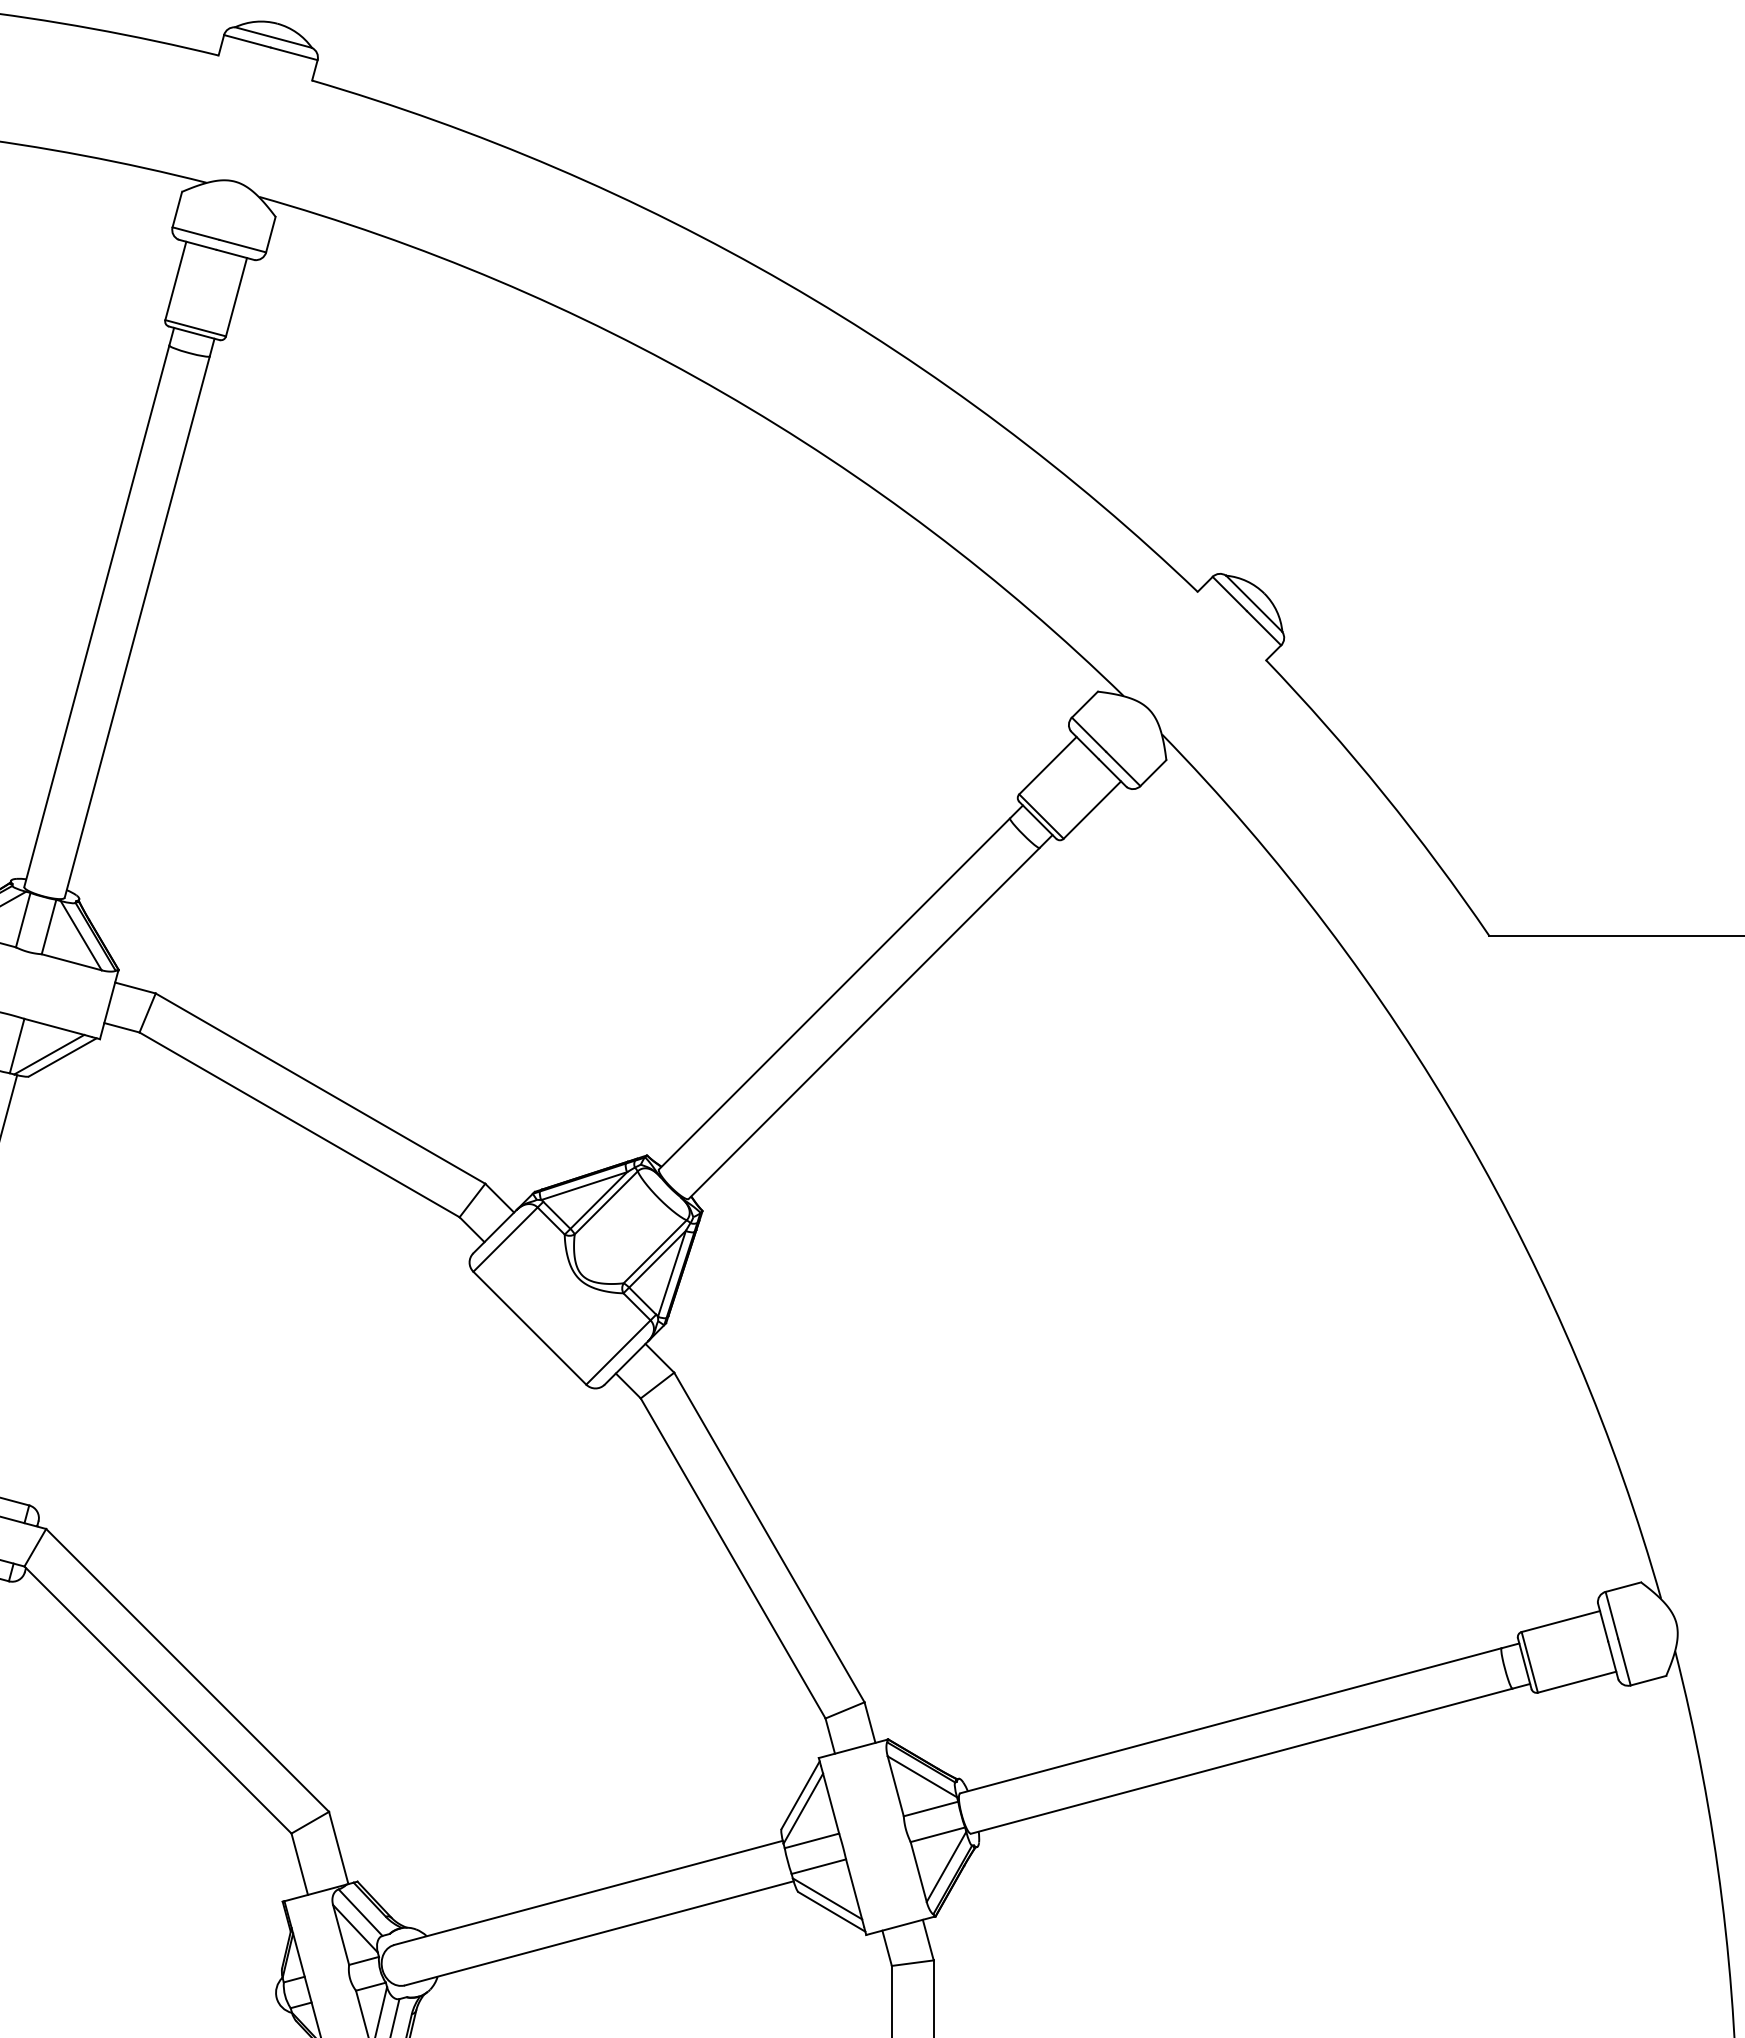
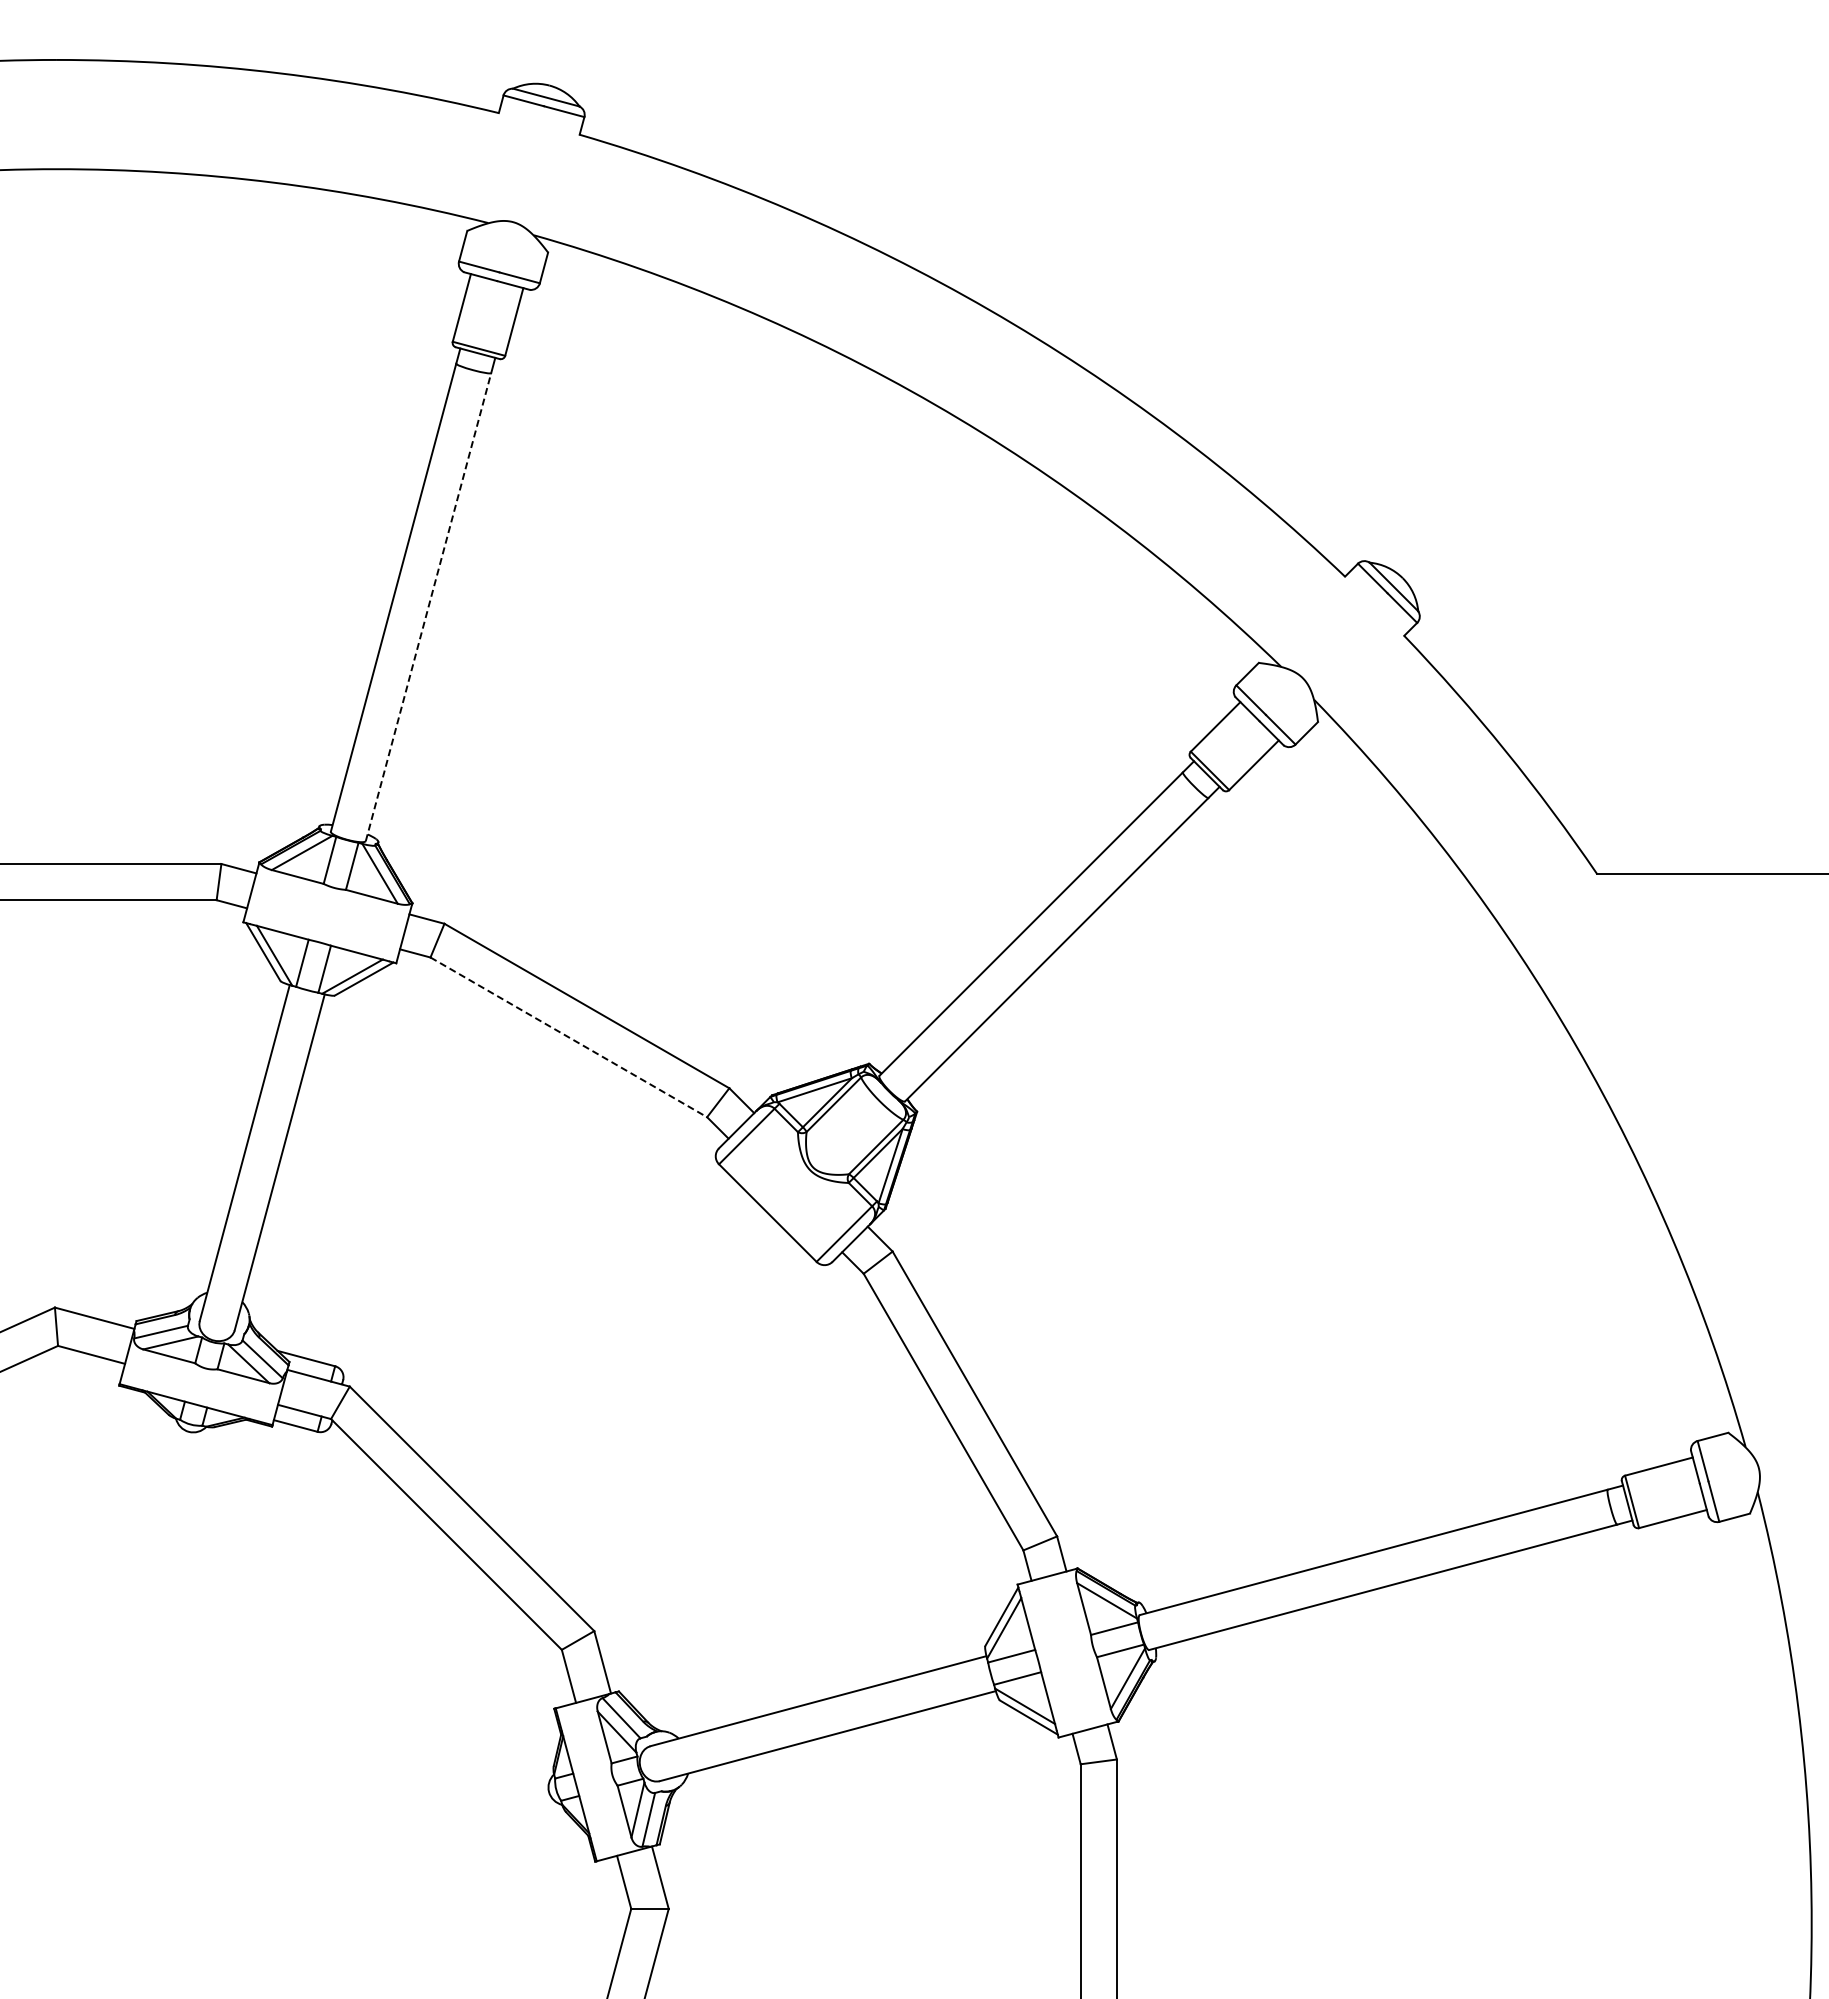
line: (137, 626) -> (428, 606), solid -> dashed
line: (299, 1125) -> (568, 1037), solid -> dashed

